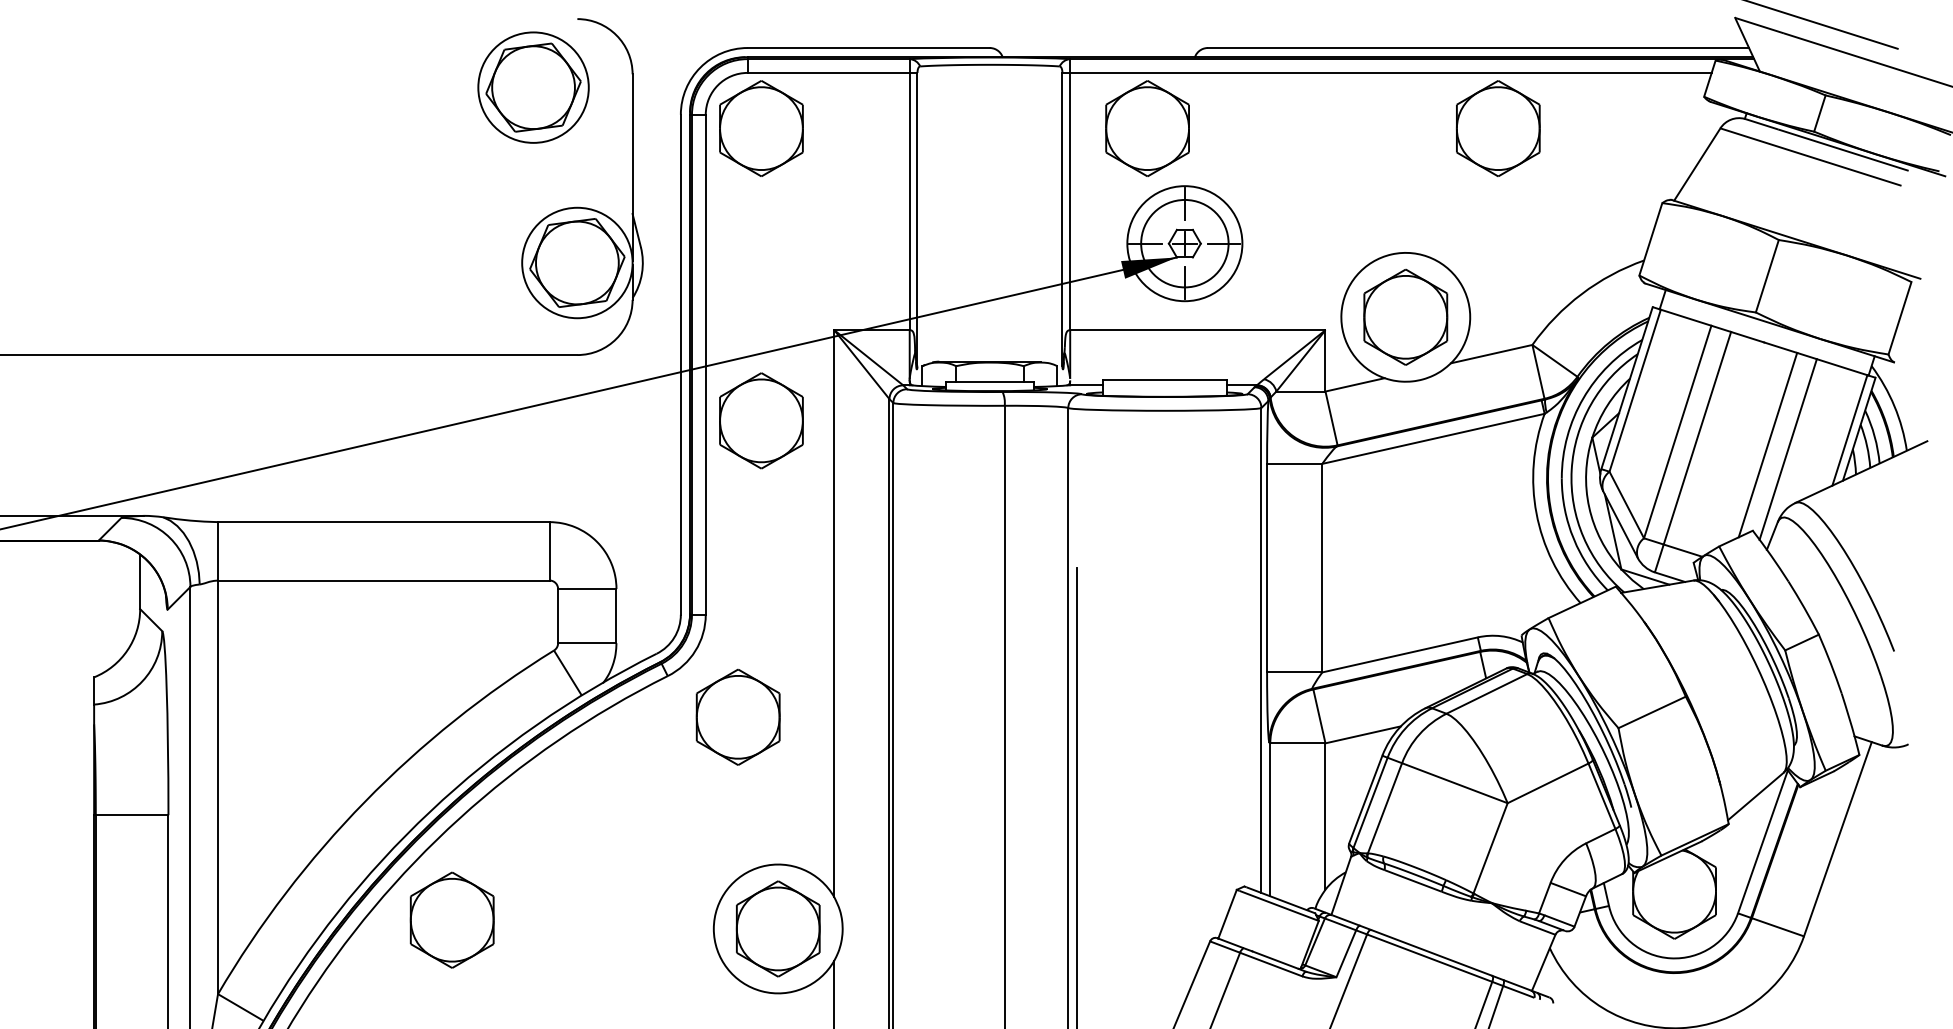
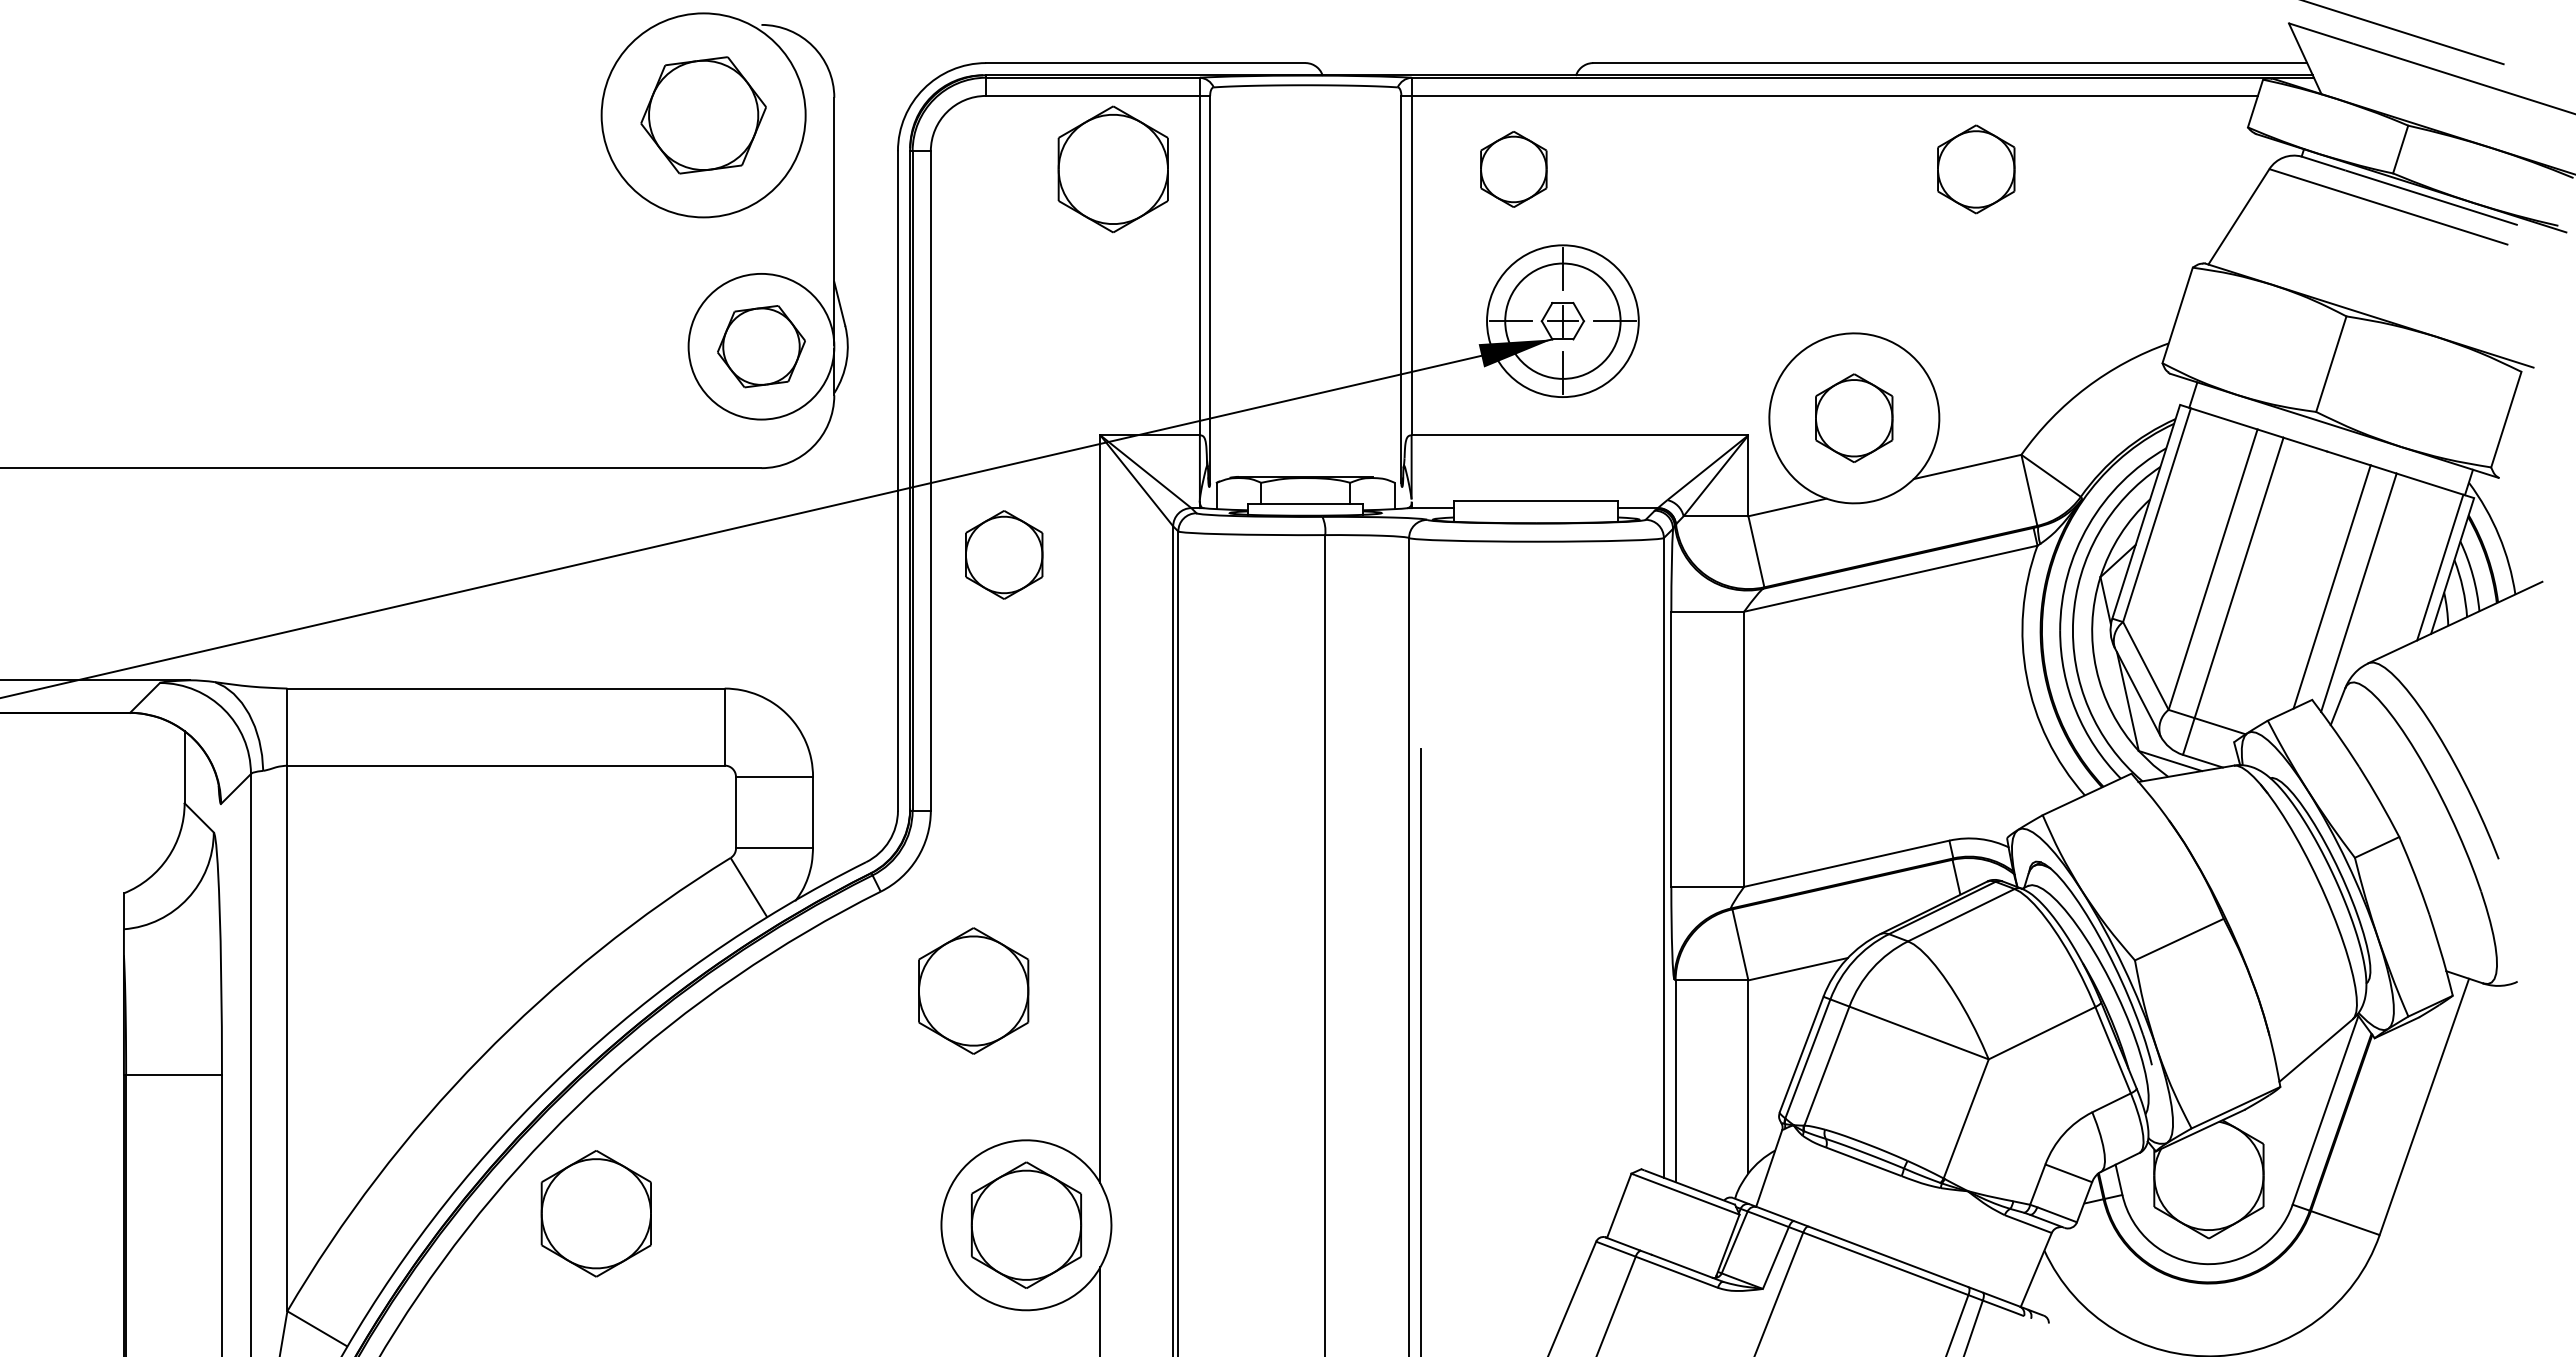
circle: (533, 87) -> (703, 115), size x1.4
part: (760, 128) -> (1112, 169), moved
part: (1147, 128) -> (1513, 169), size x0.6
part: (1497, 128) -> (1975, 169), size x0.7
part: (577, 262) -> (761, 346), size x0.7
part: (1405, 316) -> (1853, 417), size x0.7
part: (760, 420) -> (1003, 554), size x0.7
part: (738, 716) -> (973, 990), moved

